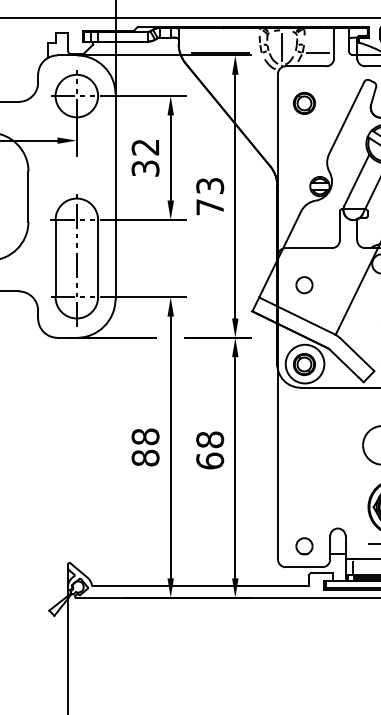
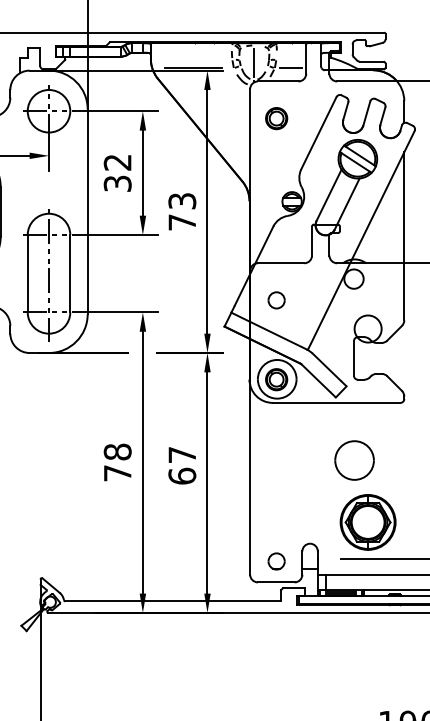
text: (210, 439) -> (182, 454), 68 -> 67
text: (145, 458) -> (117, 473), 88 -> 78

